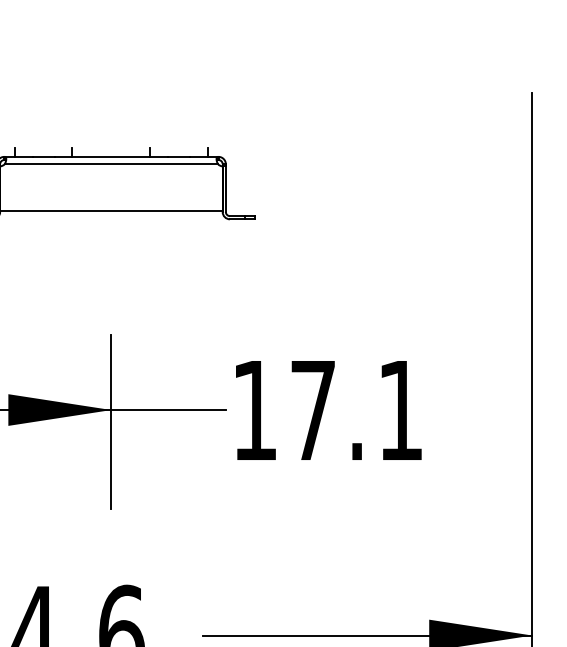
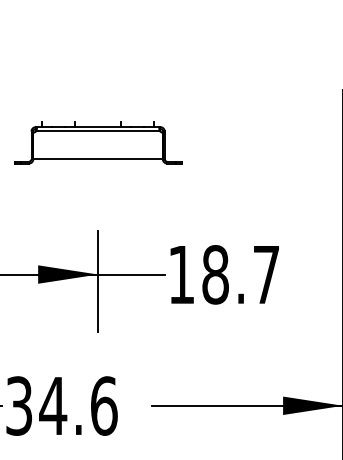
text: (356, 409) -> (240, 274), 17.1 -> 18.7

